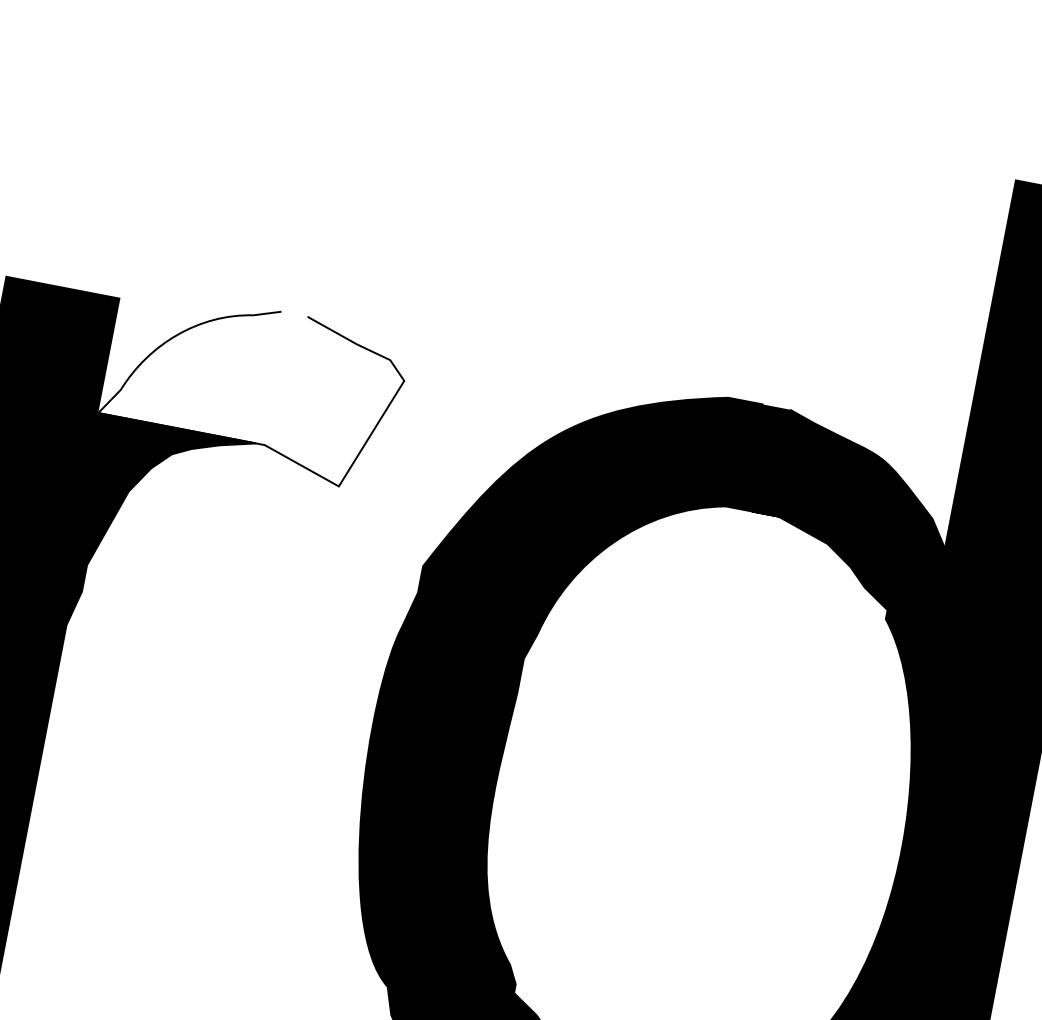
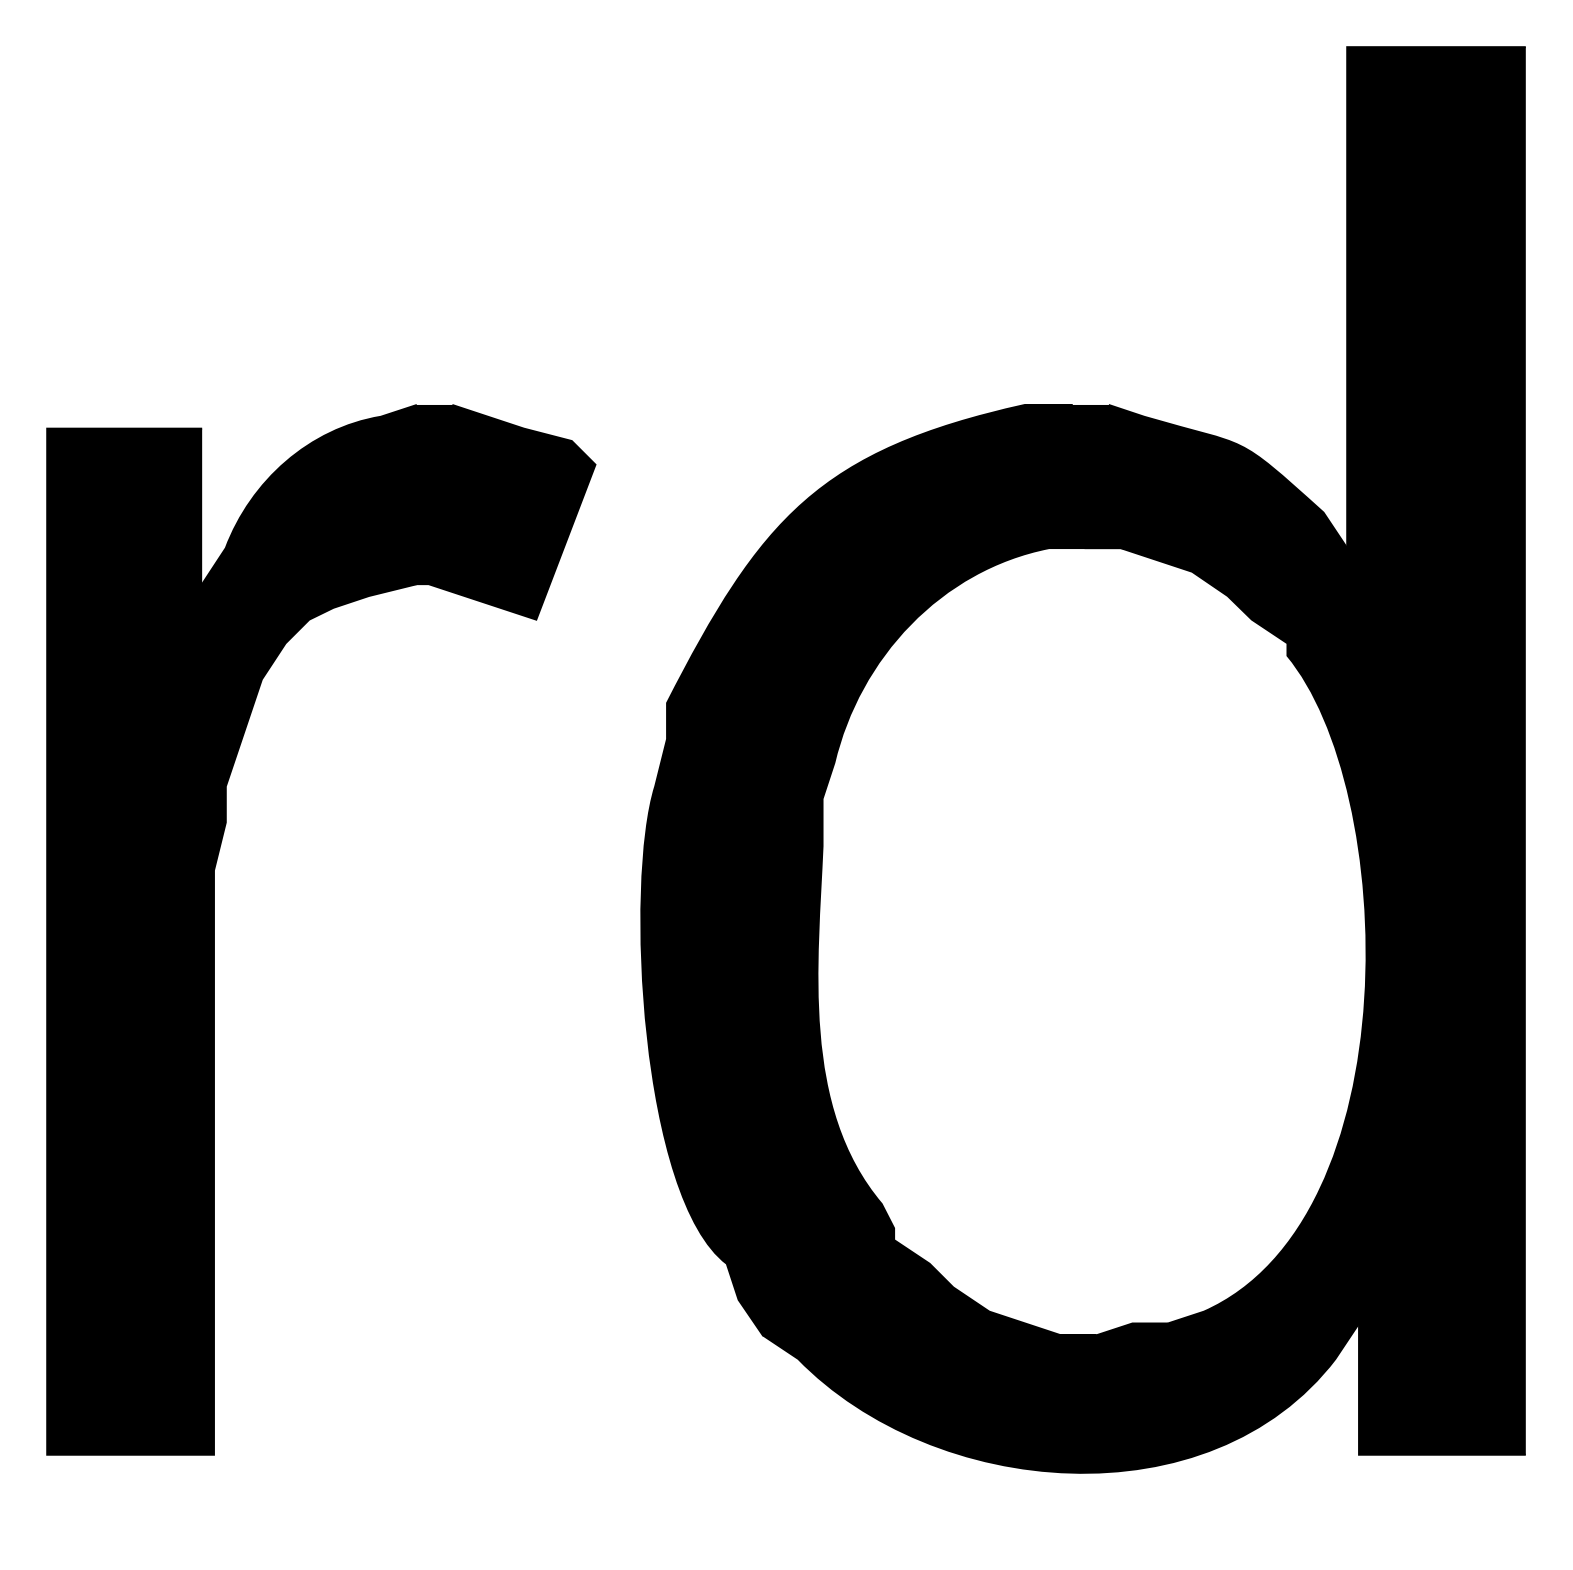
fill: (252, 387) -> (398, 511), added

